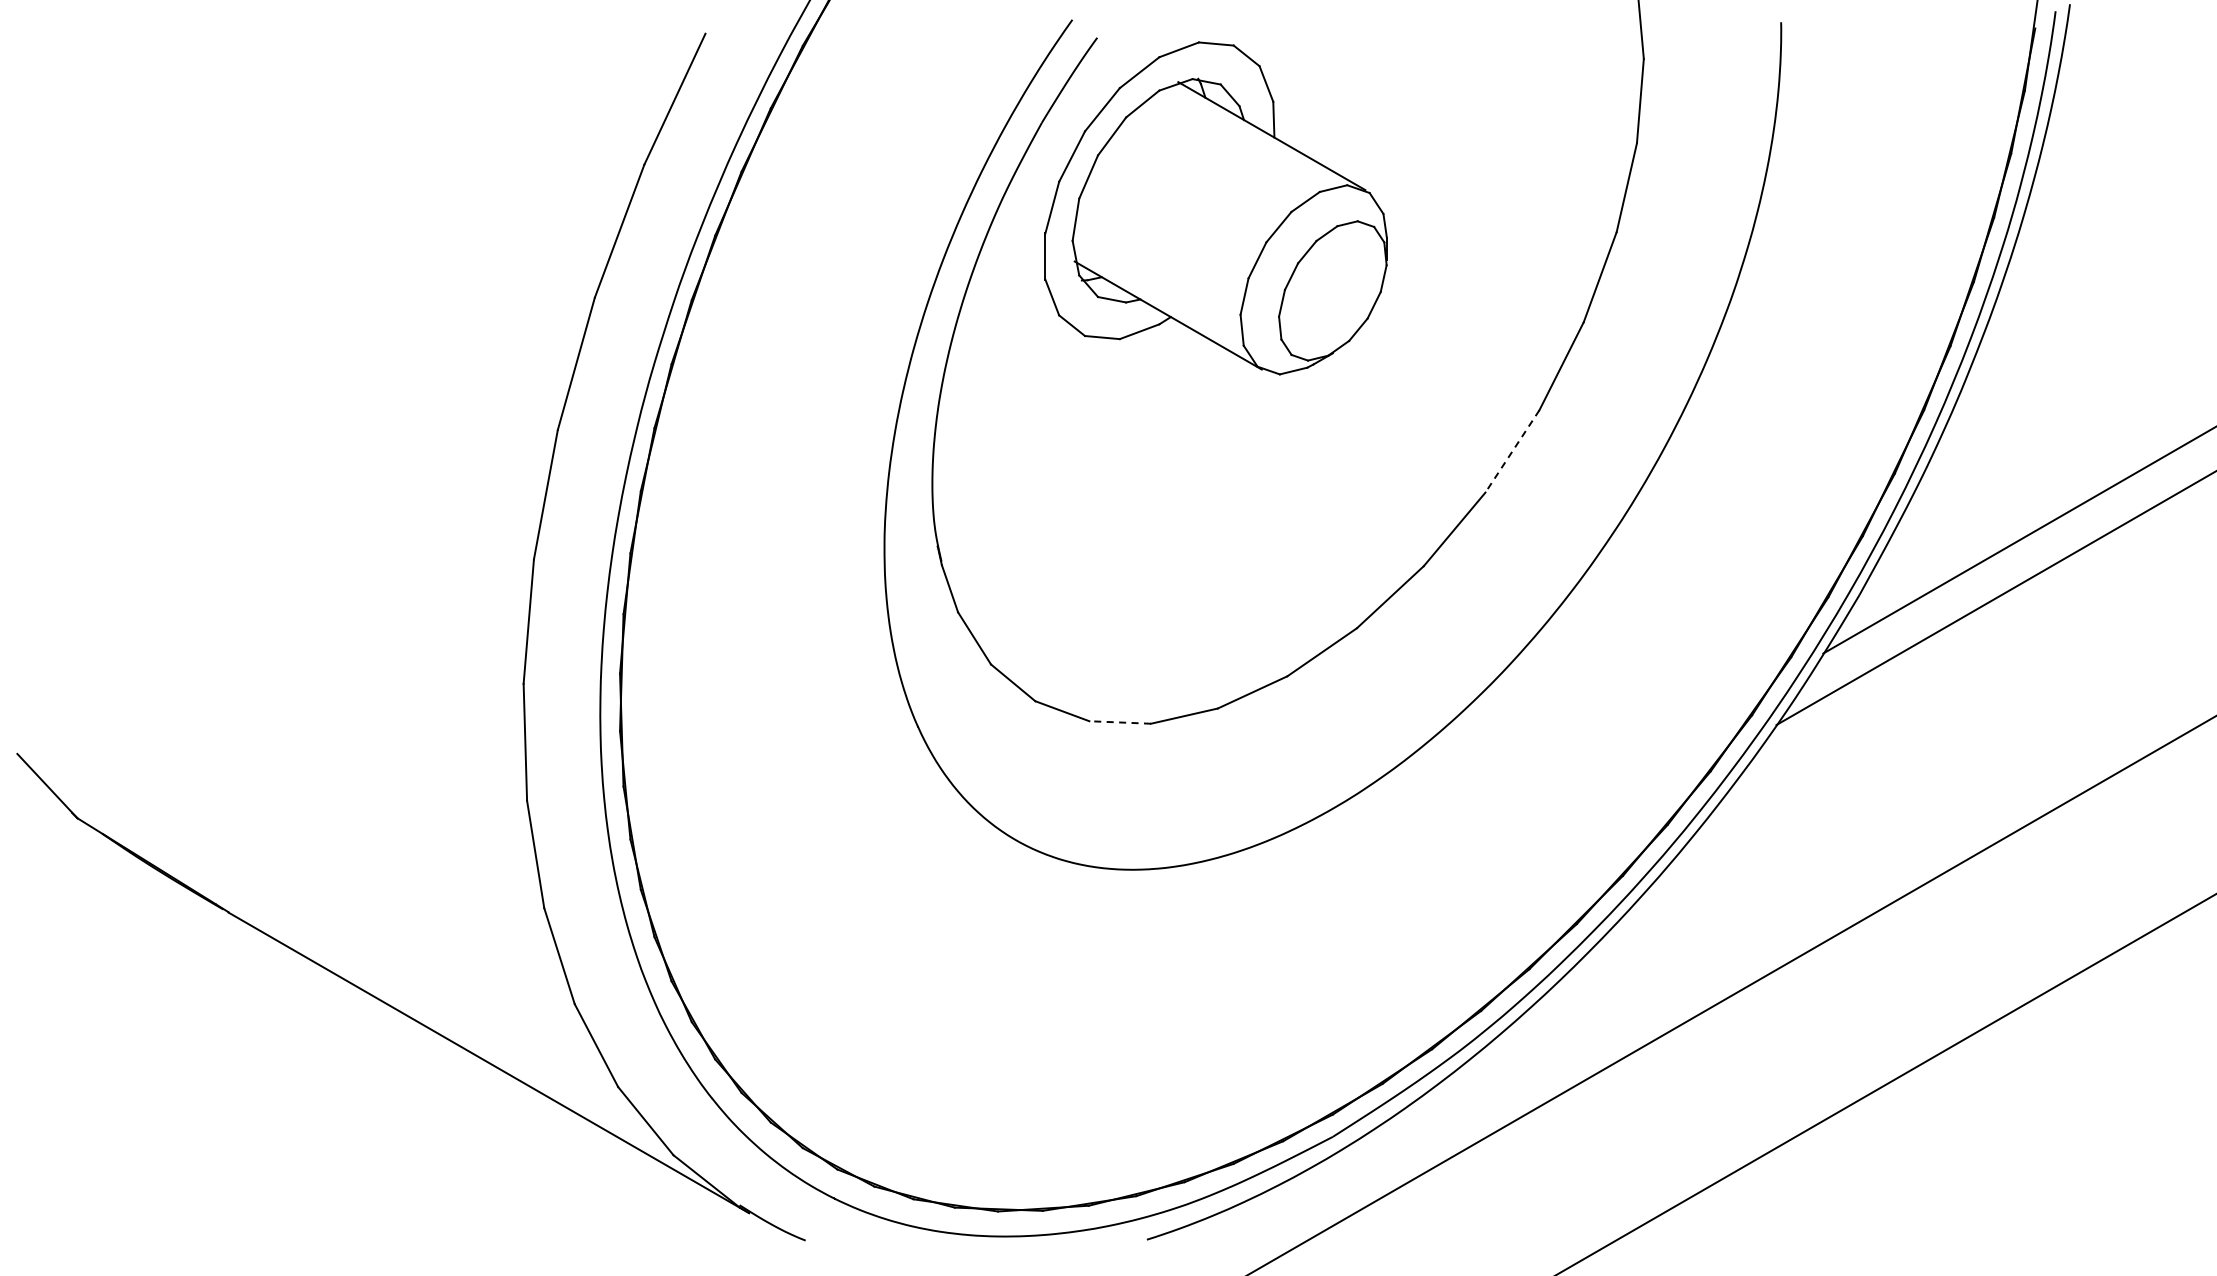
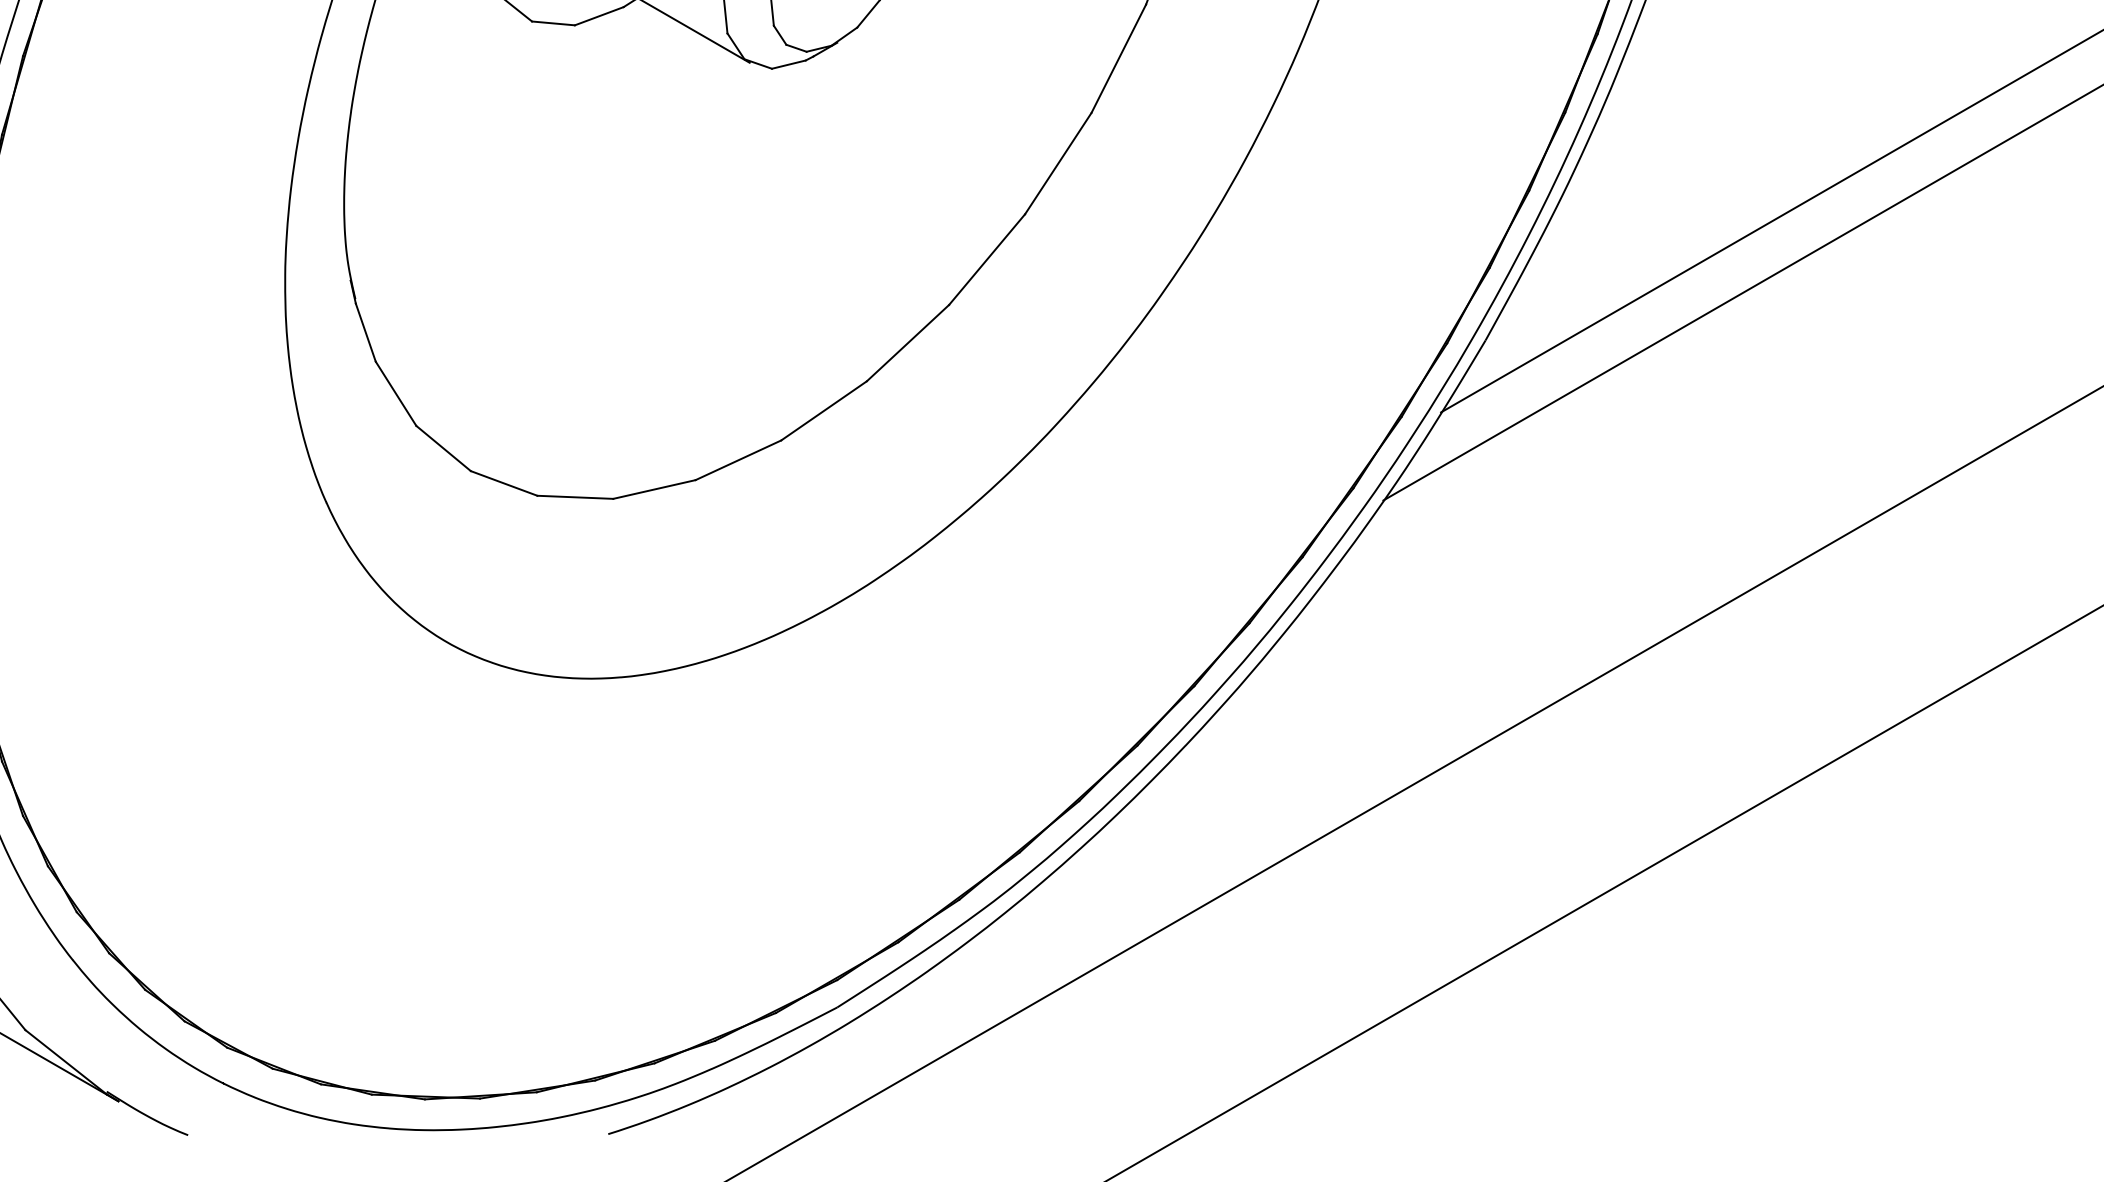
line: (1512, 451) -> (1058, 163), dashed -> solid
line: (1120, 722) -> (575, 497), dashed -> solid

